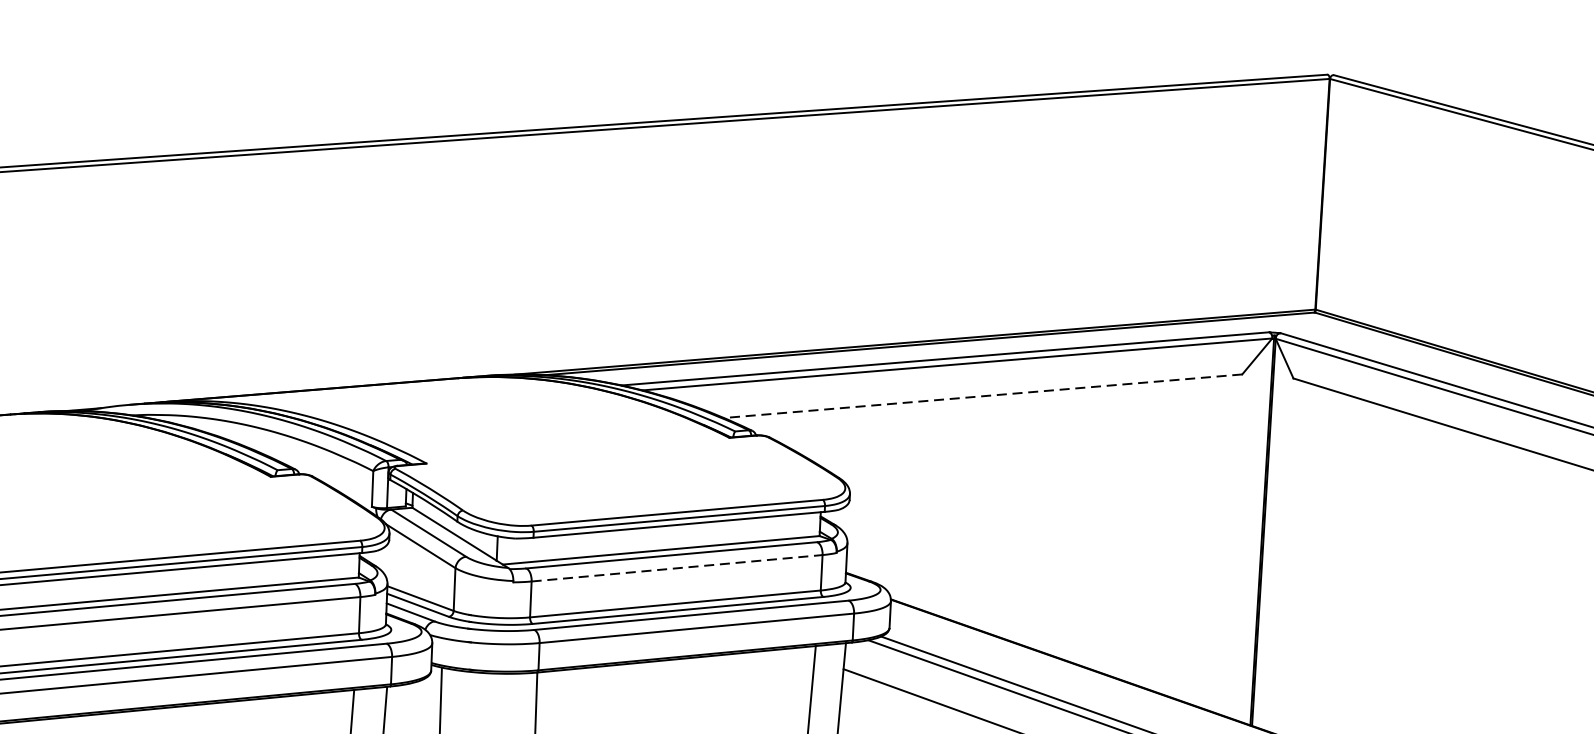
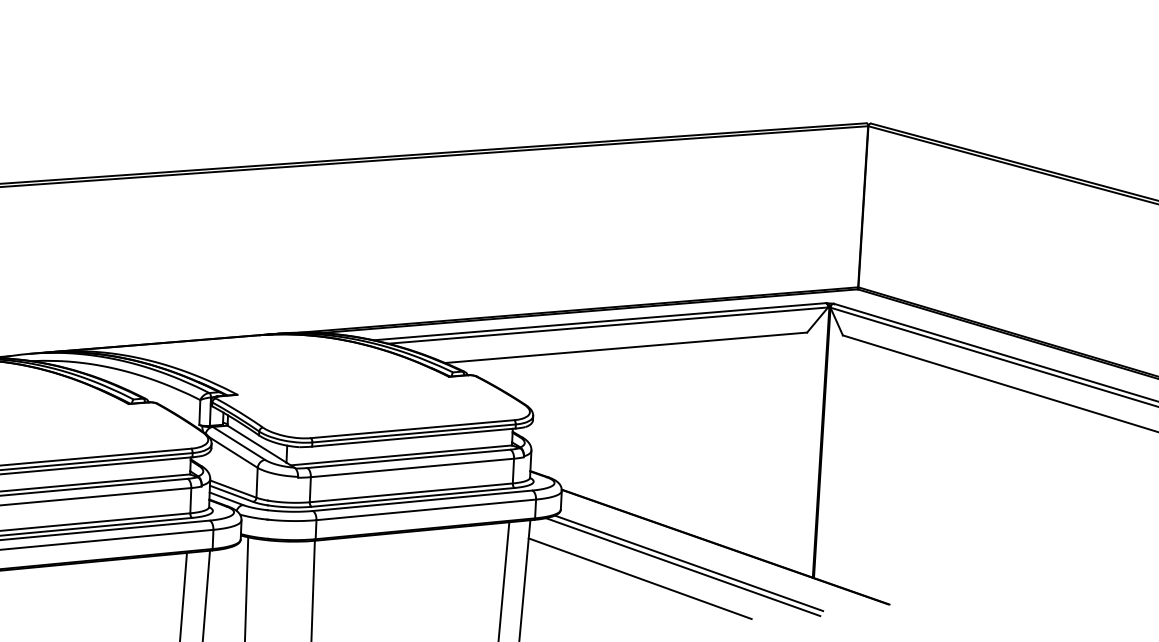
line: (983, 395) -> (626, 347), dashed -> solid
line: (677, 567) -> (412, 467), dashed -> solid

